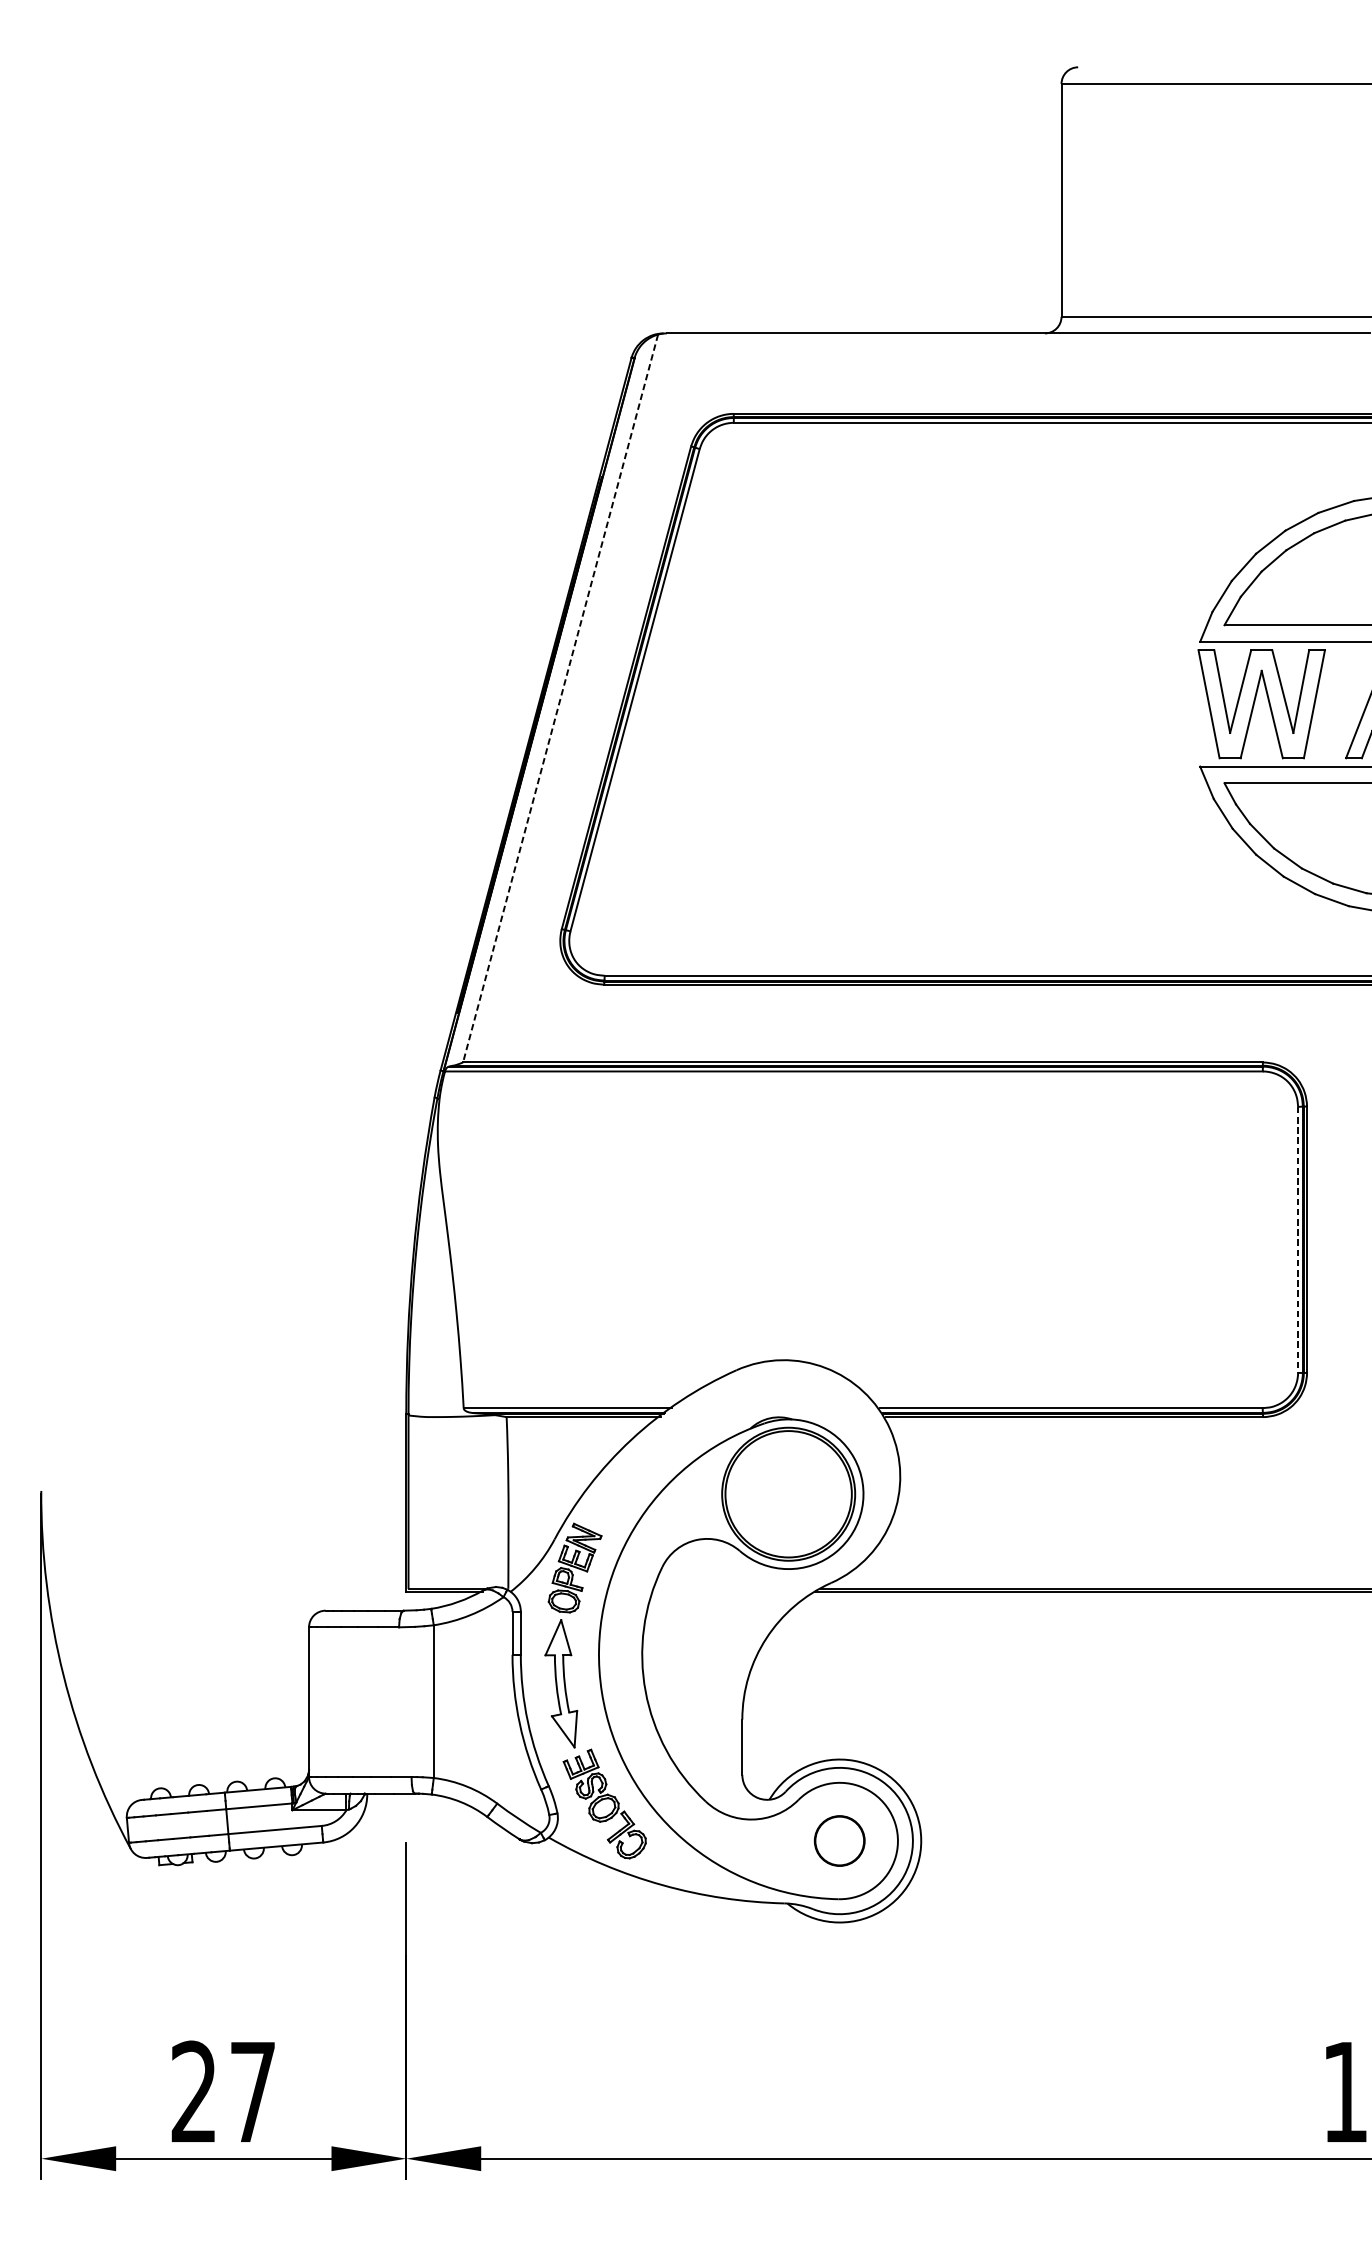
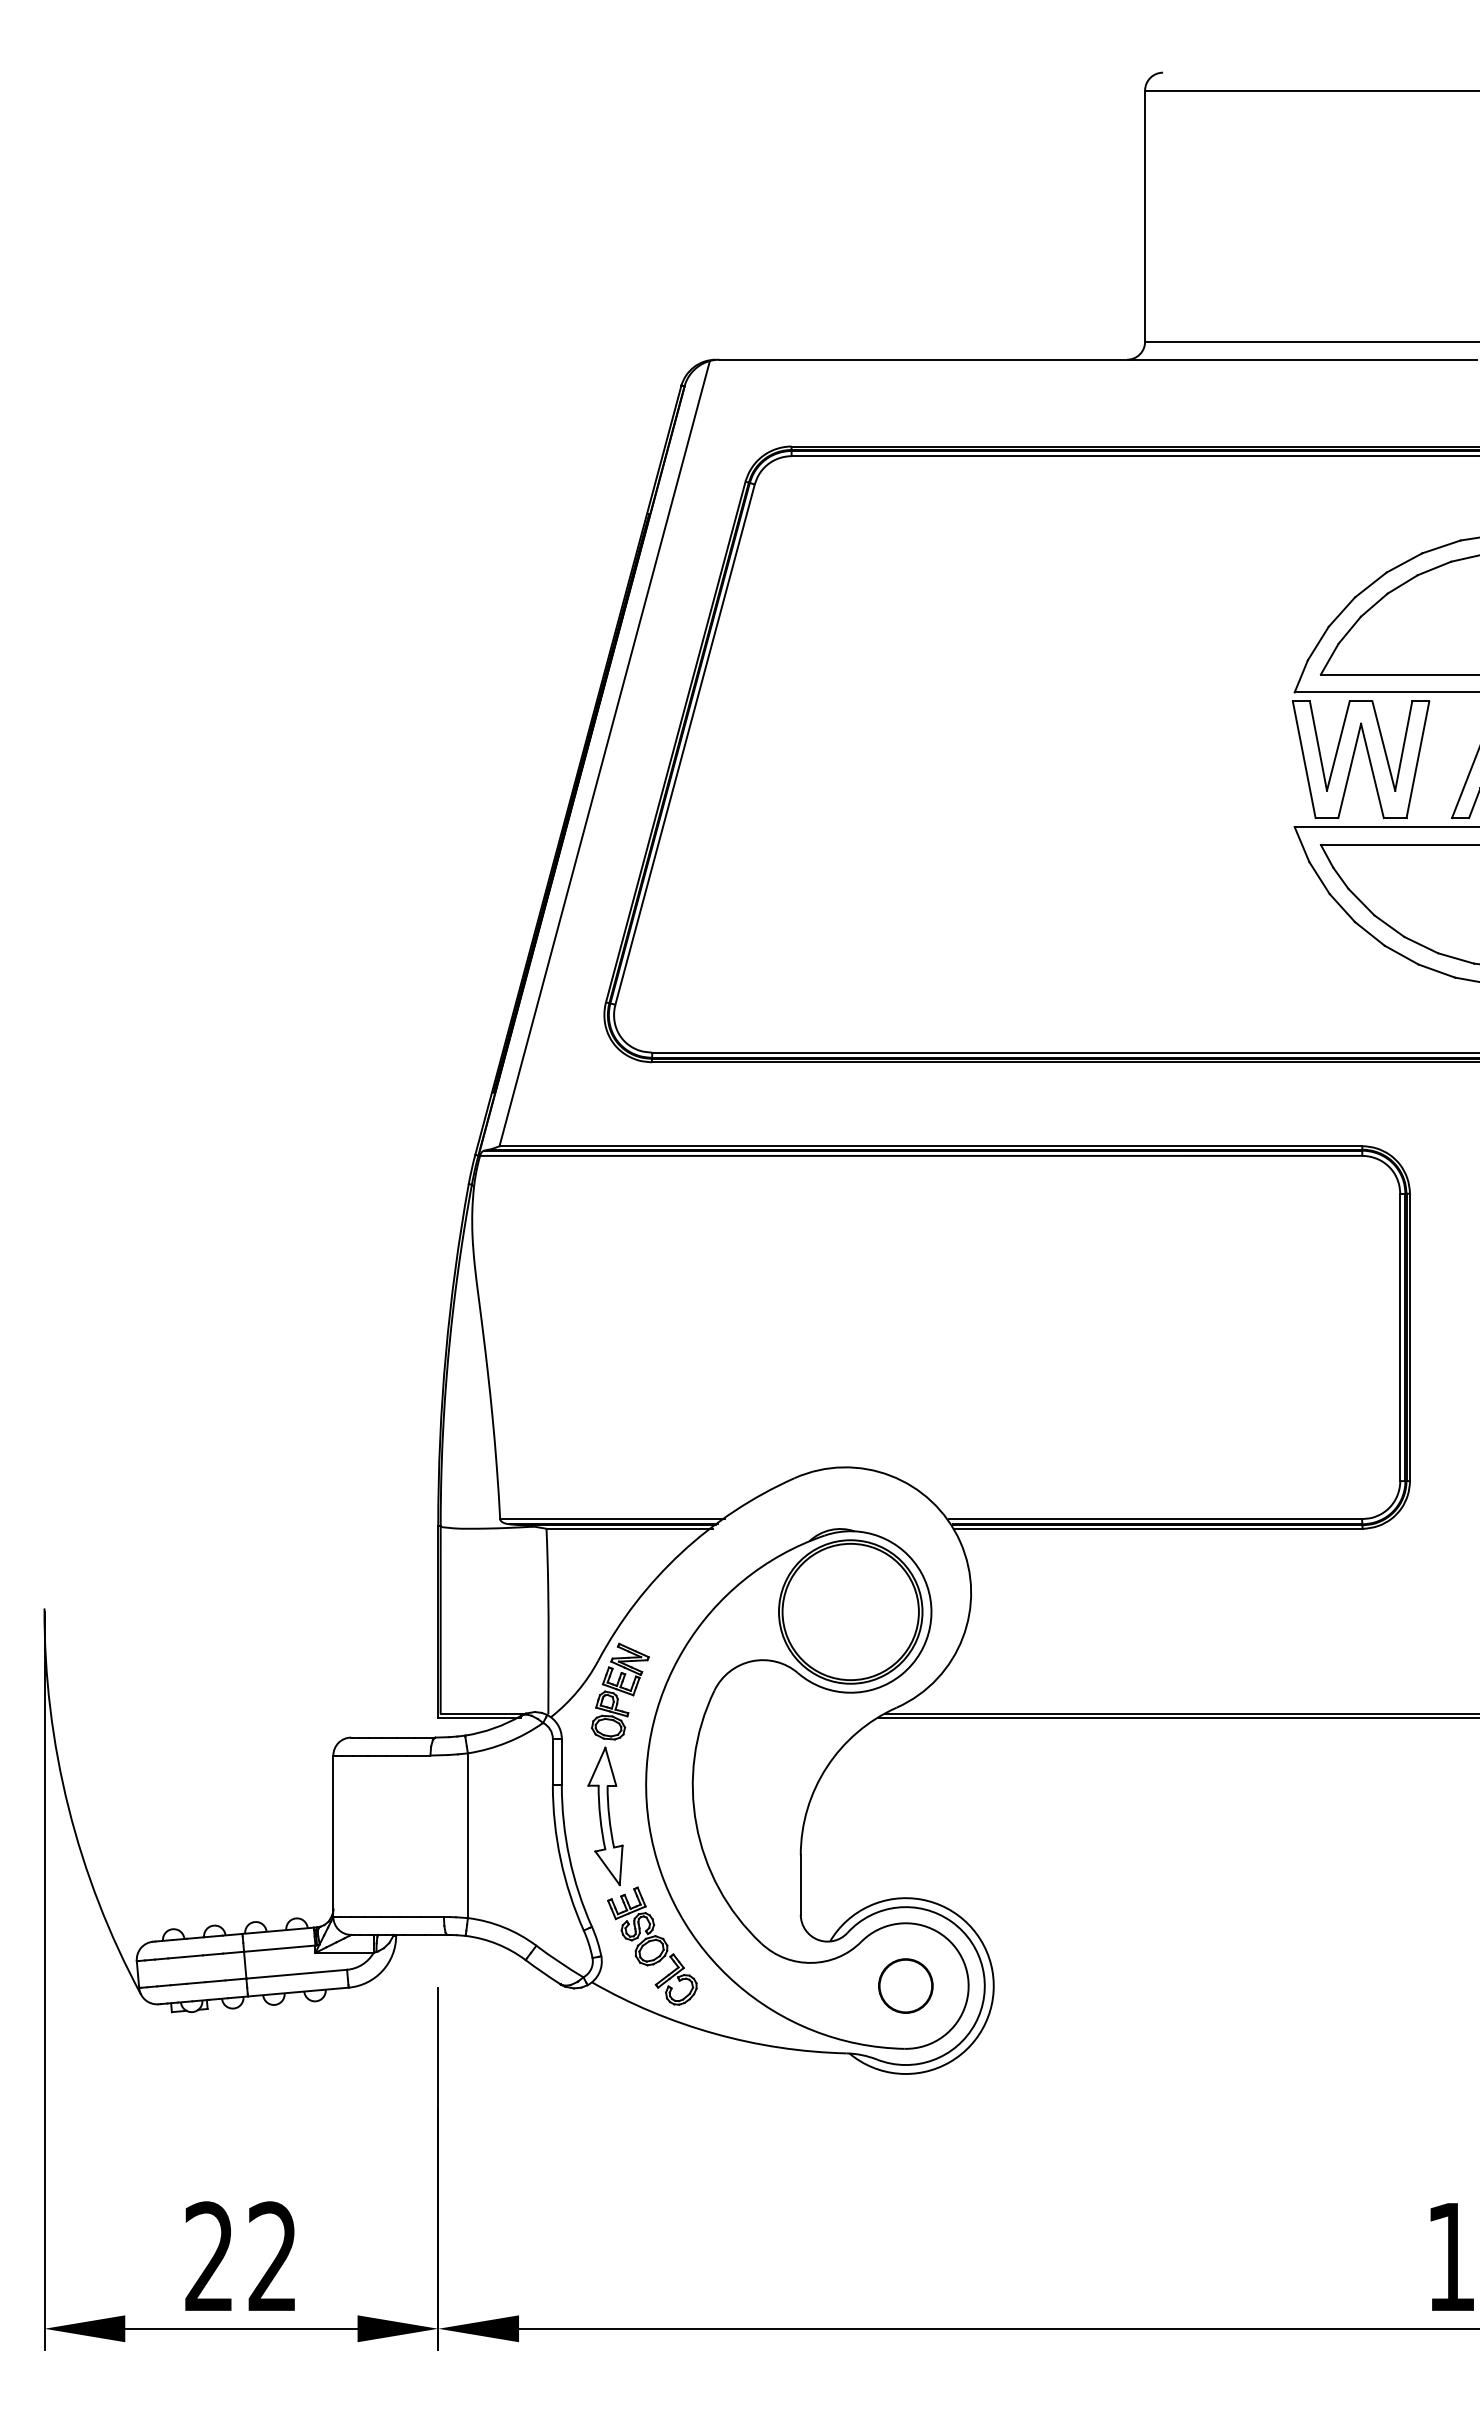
line: (560, 699) -> (604, 754), dashed -> solid
line: (1298, 1240) -> (1400, 1338), dashed -> solid
text: (252, 2090) -> (272, 2255), 27 -> 22

